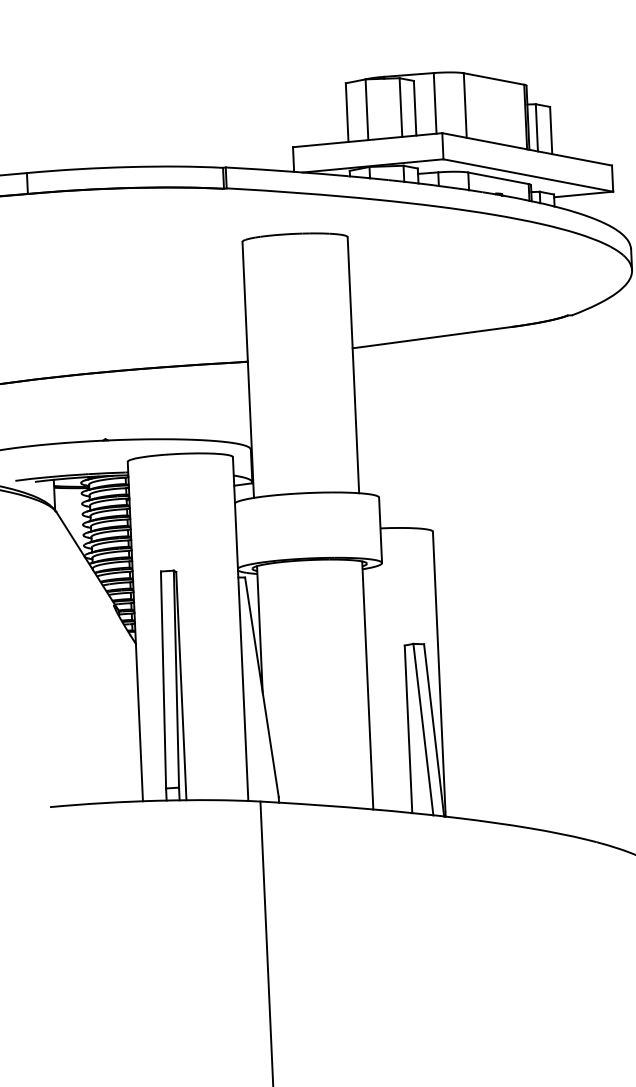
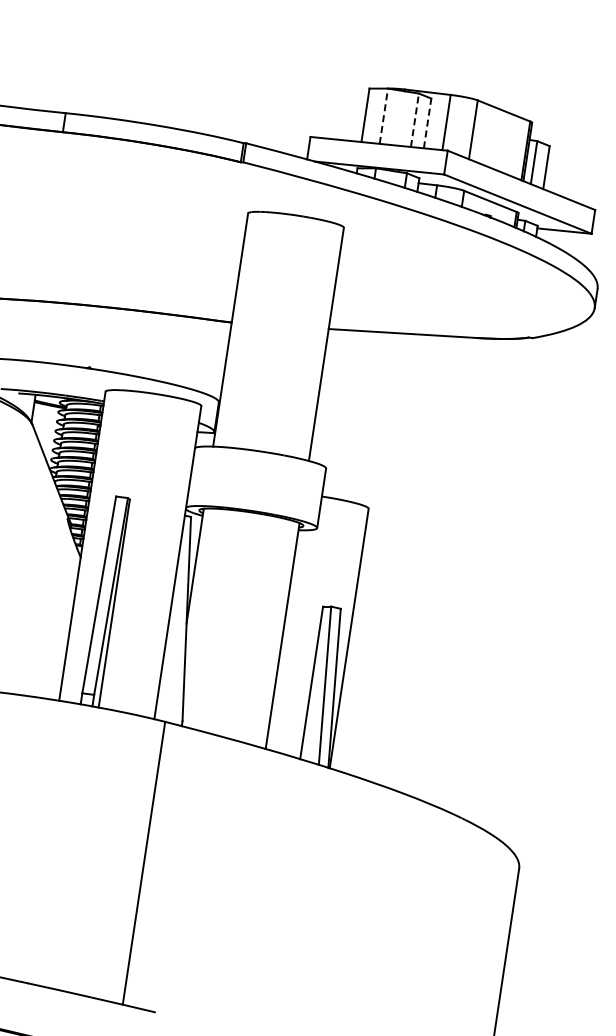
line: (401, 106) -> (415, 119), solid -> dashed
line: (414, 107) -> (427, 122), solid -> dashed
line: (366, 110) -> (383, 116), solid -> dashed

